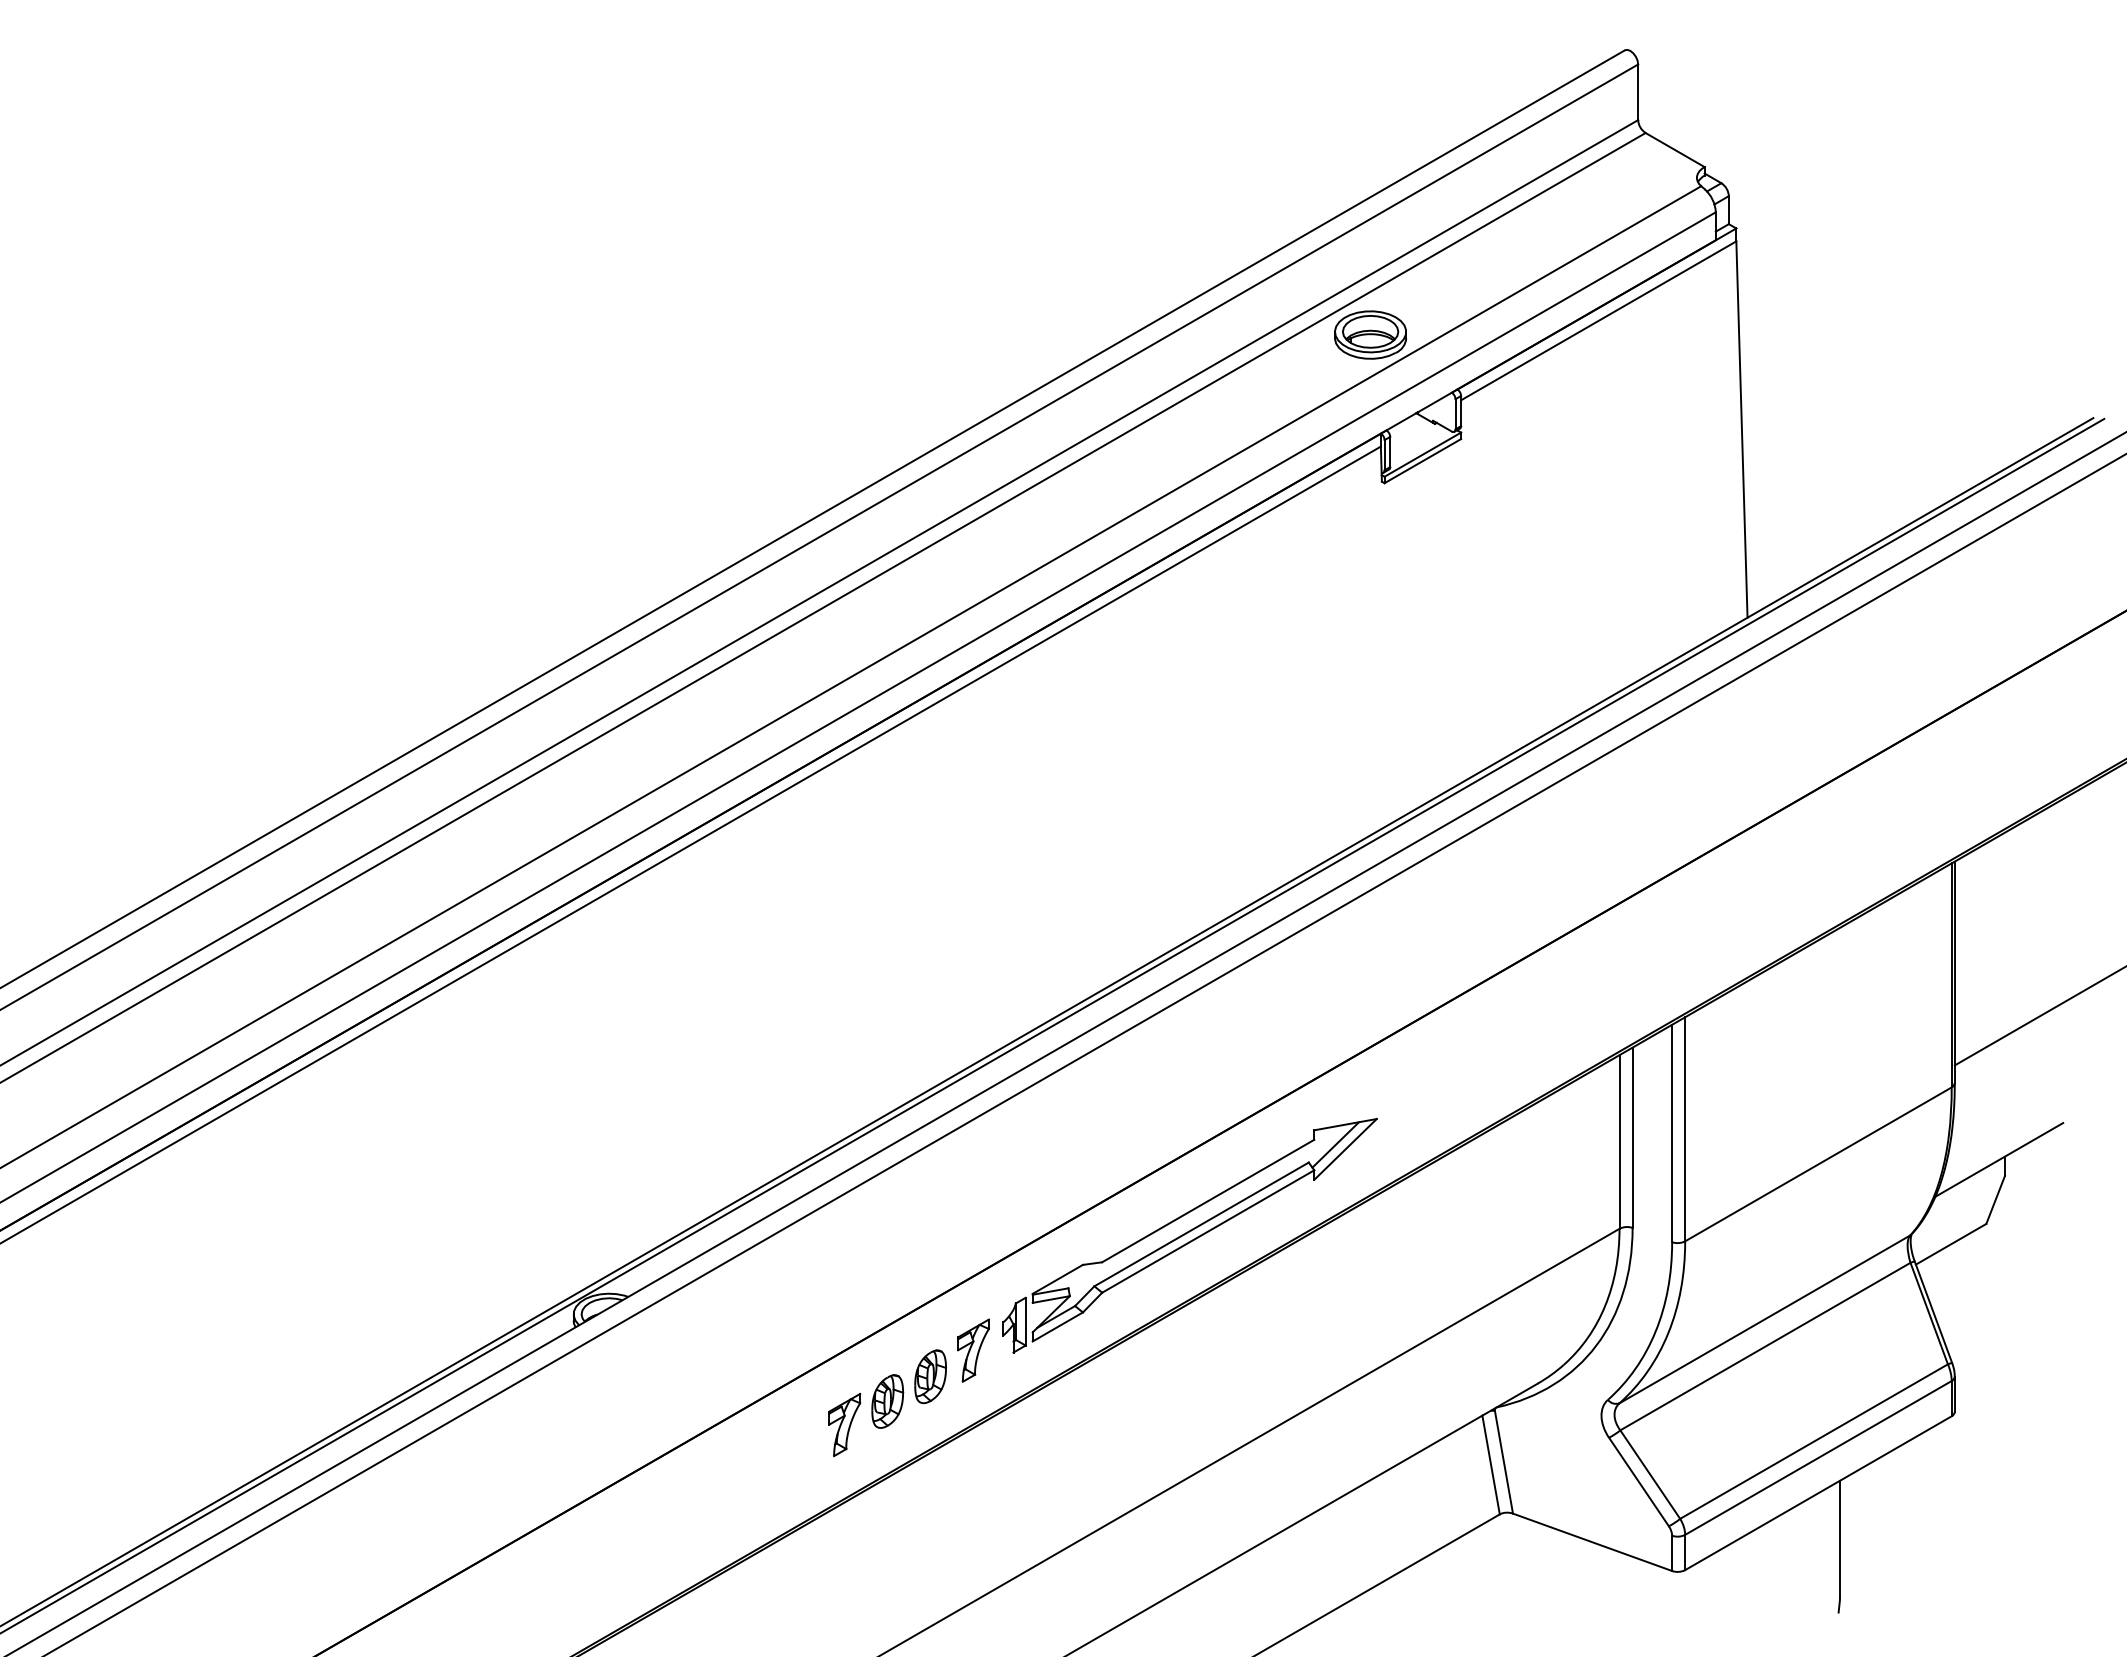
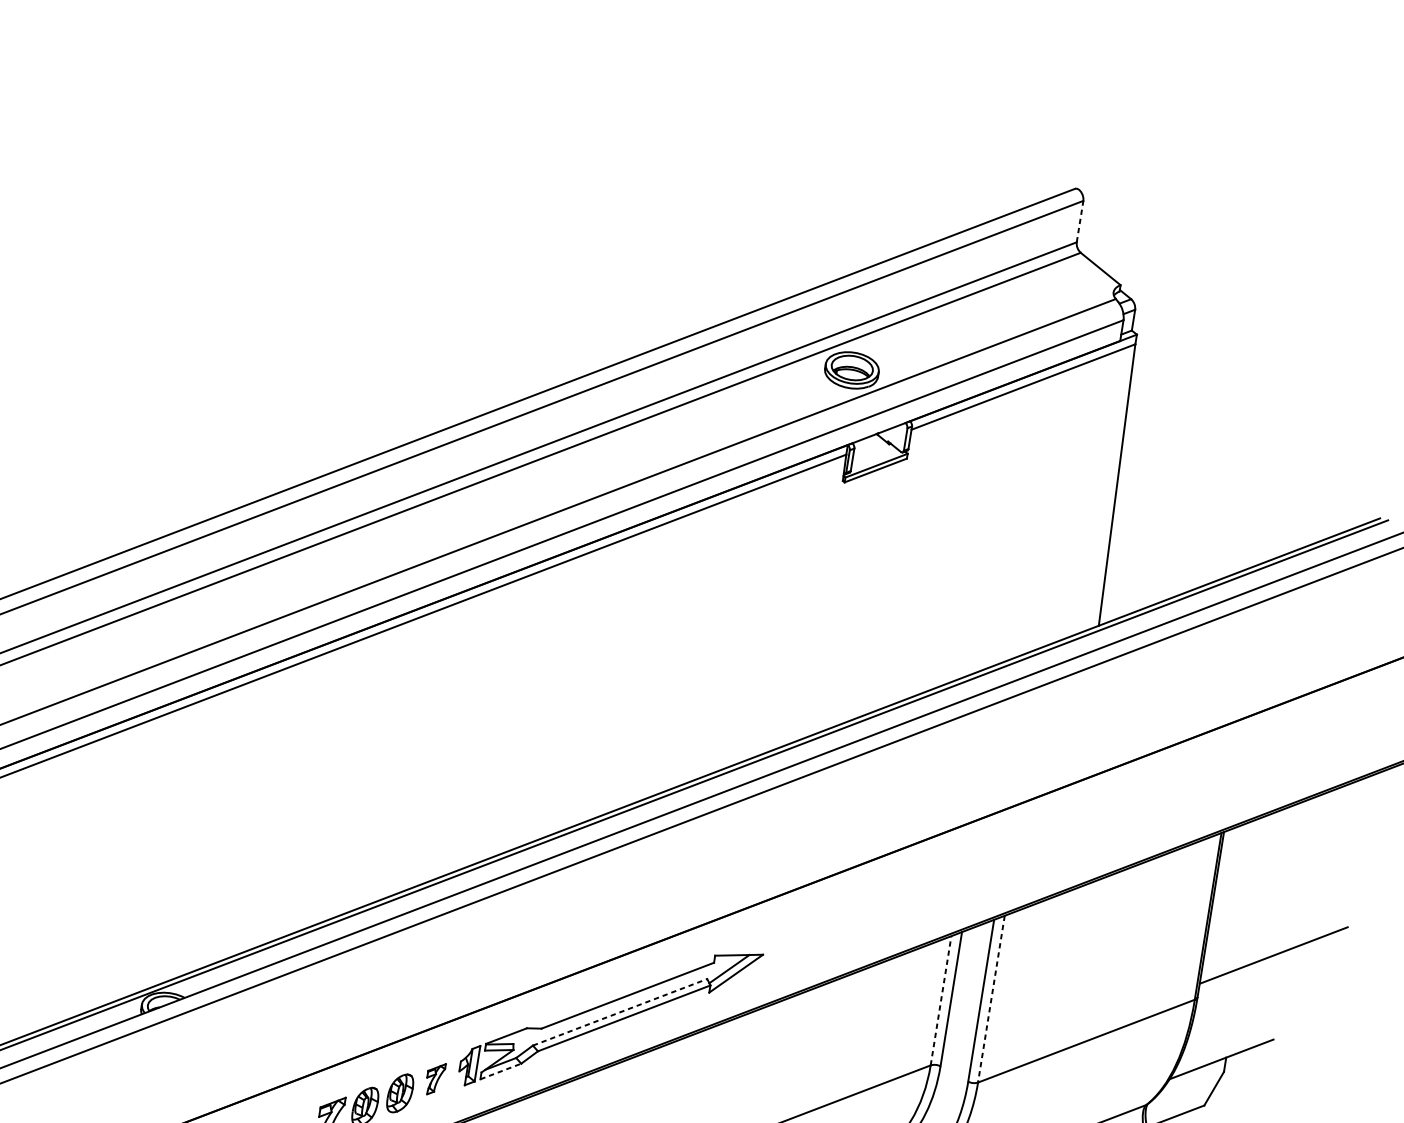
line: (1638, 92) -> (1080, 221), solid -> dashed
line: (1685, 1129) -> (991, 999), solid -> dashed
line: (1619, 1141) -> (941, 1000), solid -> dashed
line: (1201, 1224) -> (620, 1012), solid -> dashed
line: (1058, 1326) -> (501, 1071), solid -> dashed
part: (973, 1350) -> (435, 1078), size x0.7

